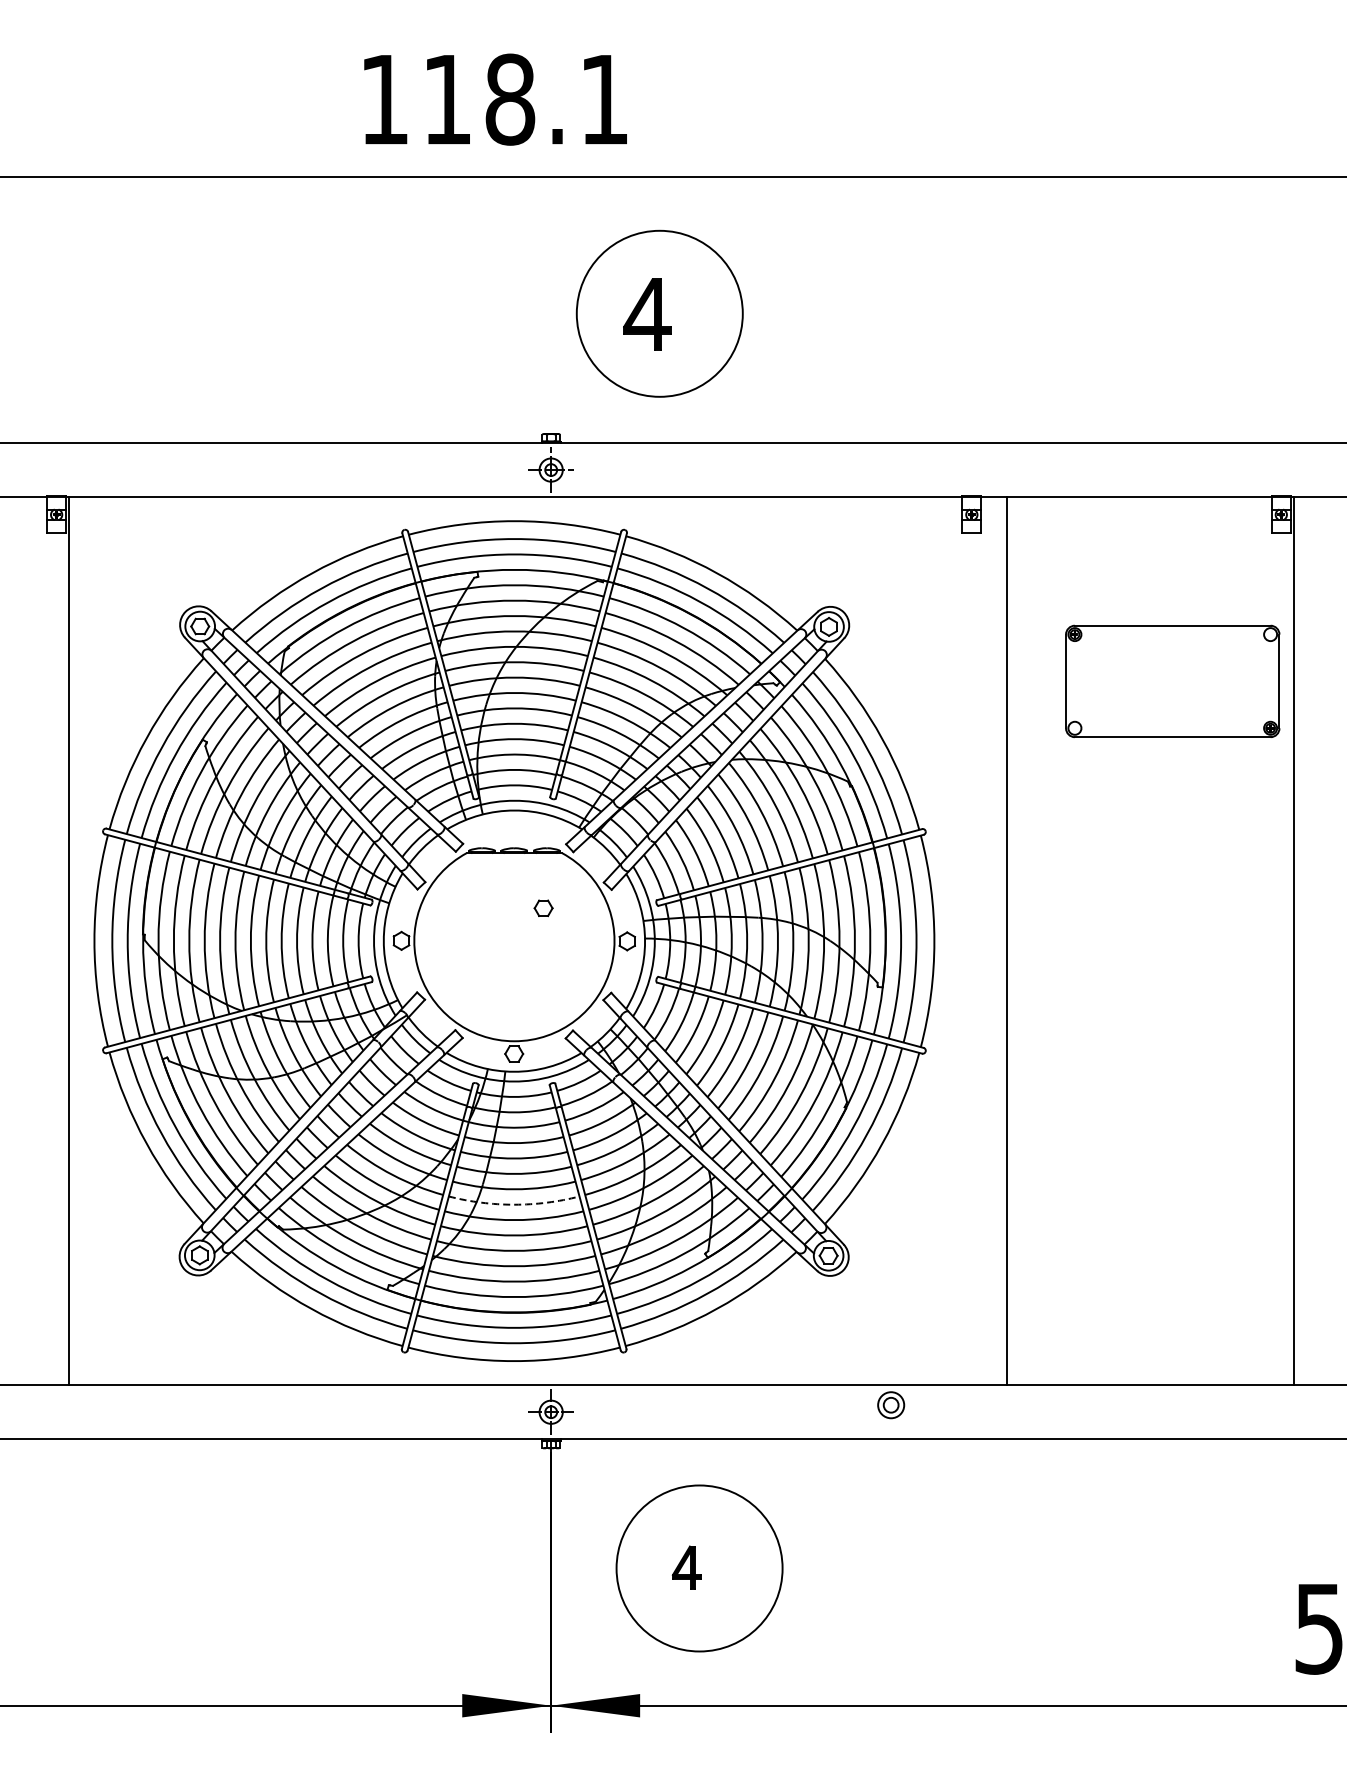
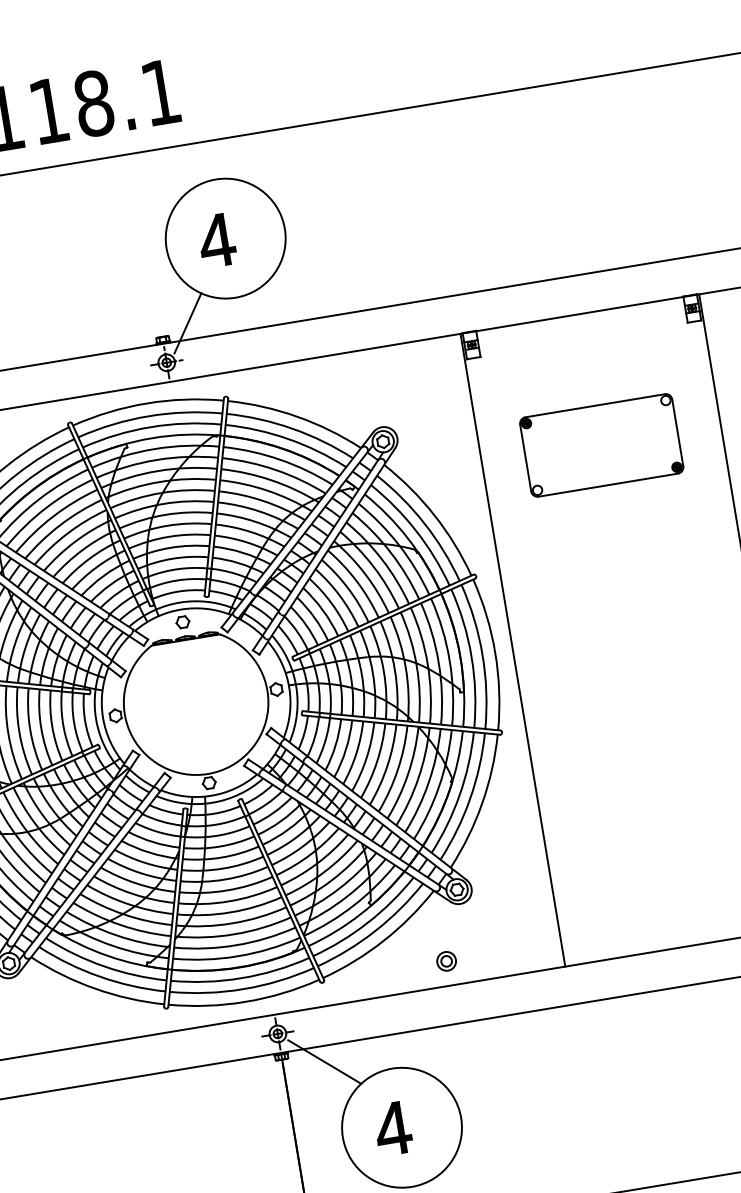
line: (588, 421) -> (187, 323), added
part: (1172, 680) -> (601, 444), moved
part: (543, 908) -> (182, 622), moved
line: (1007, 941) -> (513, 650), moved
arc: (514, 1204) -> (227, 890), dashed -> solid
part: (891, 1405) -> (446, 961), moved
line: (608, 1461) -> (324, 1062), added
part: (686, 1567) -> (392, 1128), size x1.67

